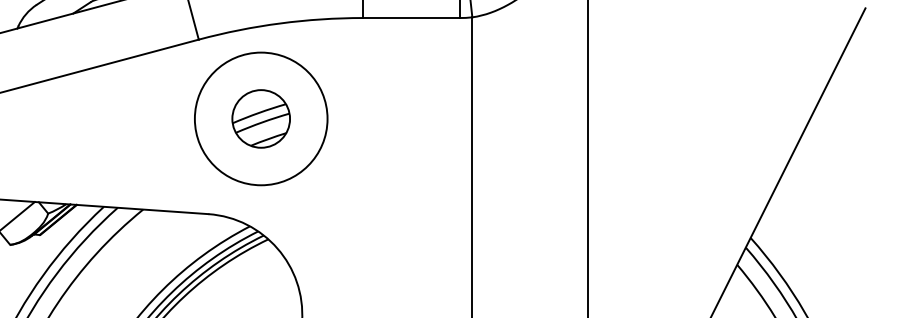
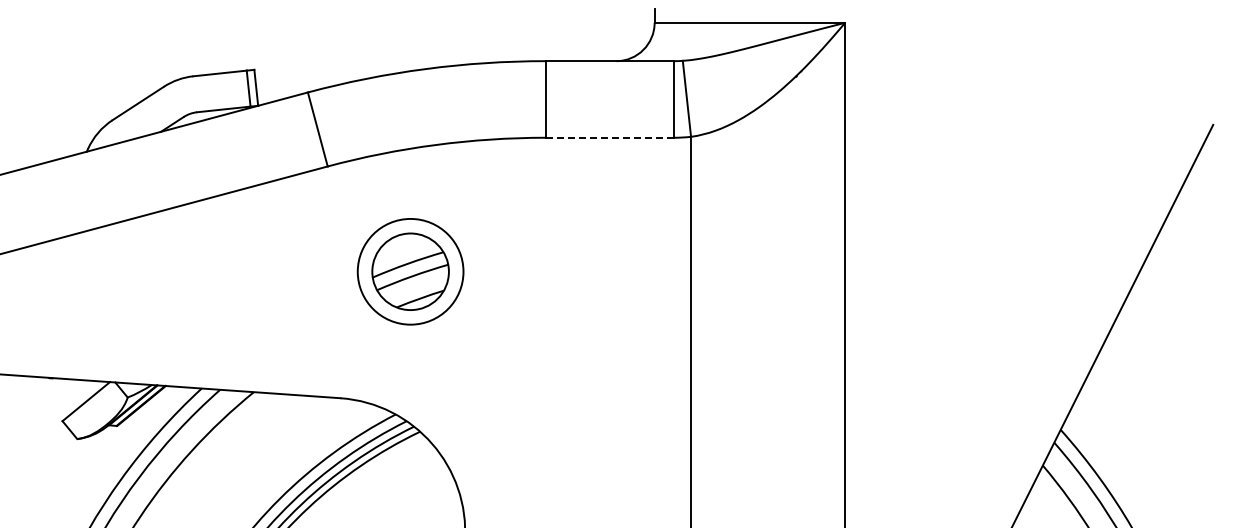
line: (410, 17) -> (609, 137), solid -> dashed
circle: (261, 118) -> (410, 271), size x0.6

